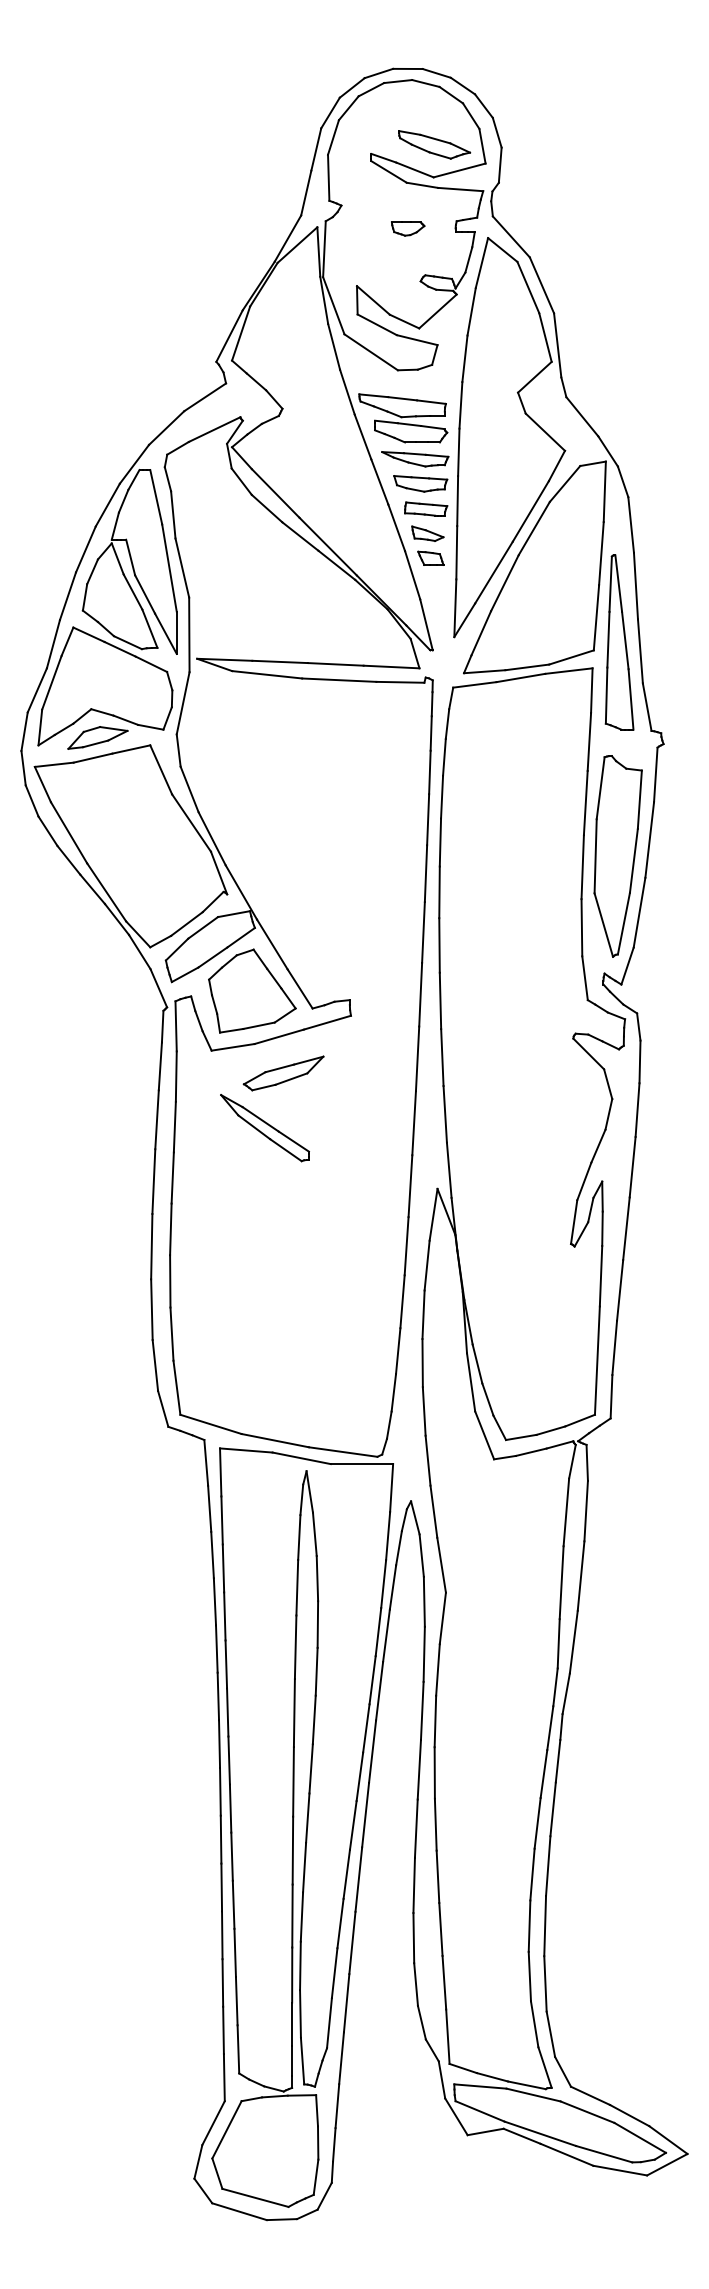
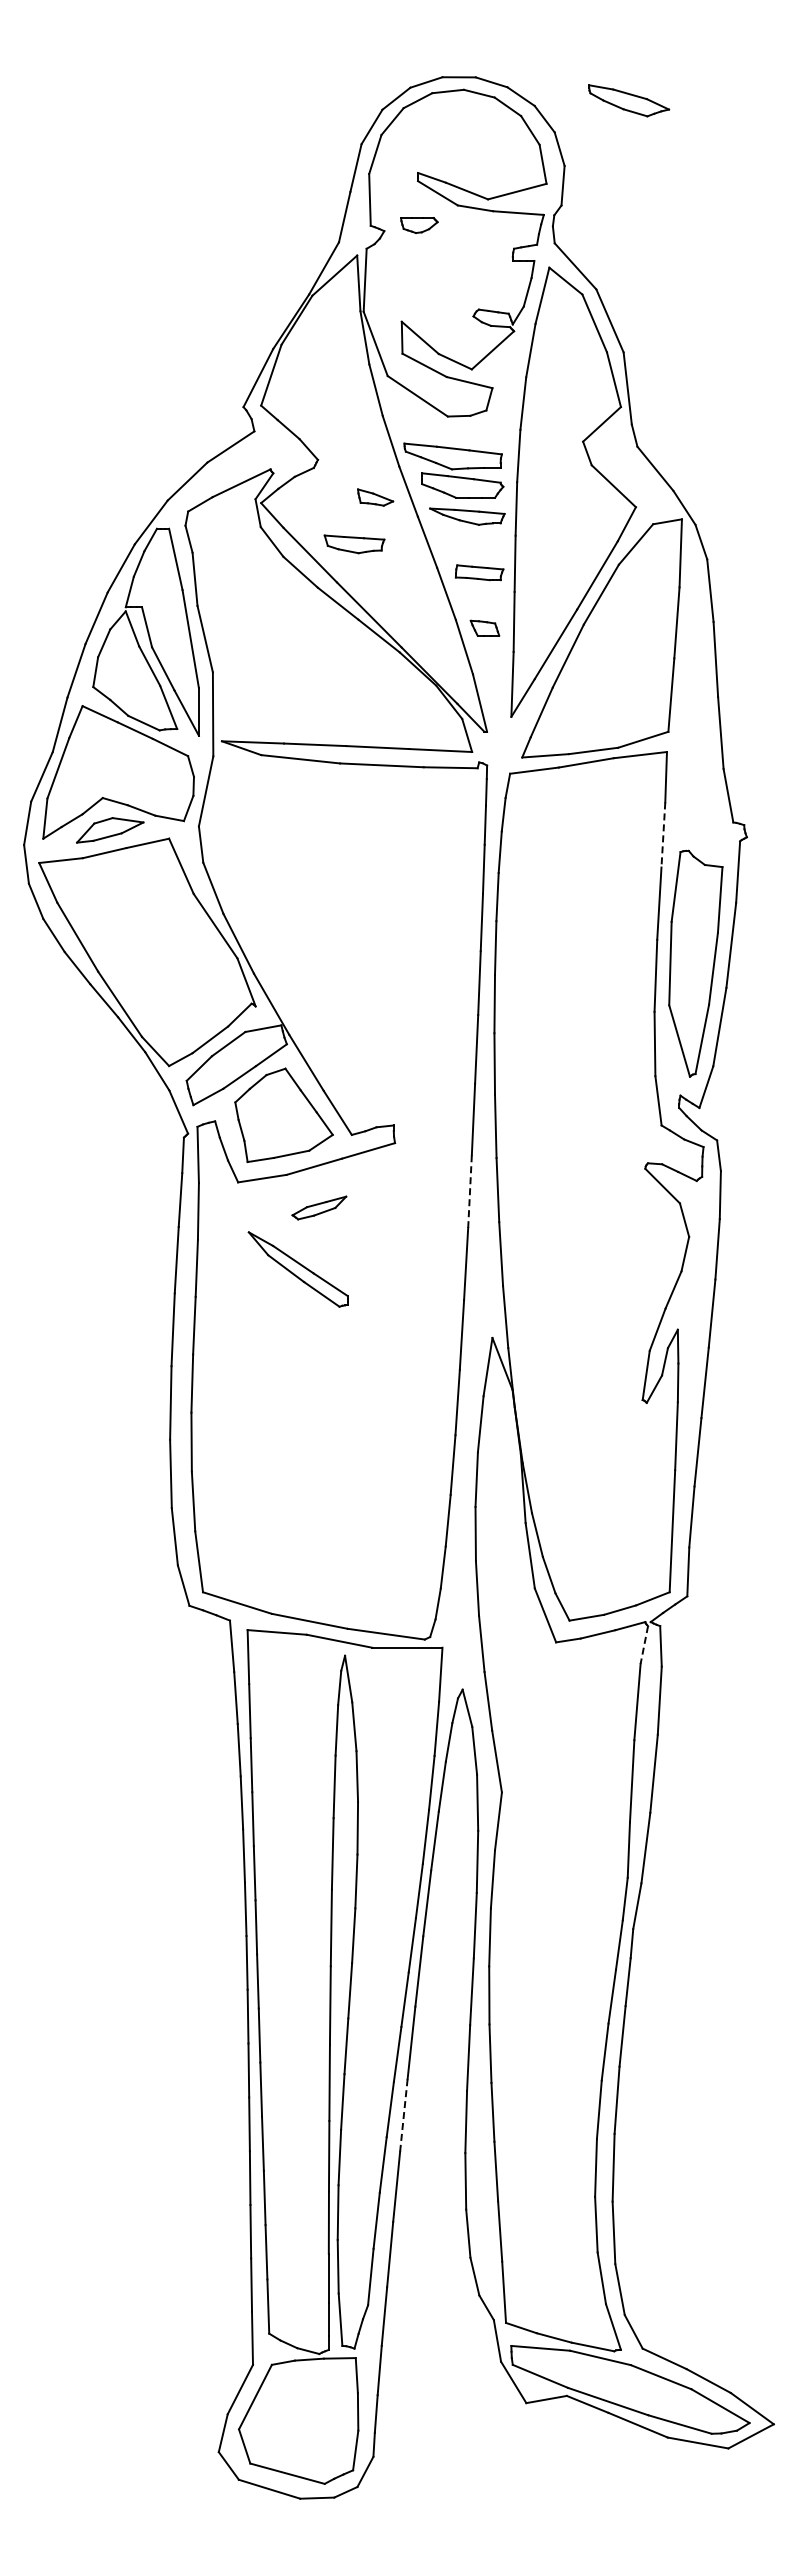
part: (434, 144) -> (629, 100), moved
part: (408, 229) -> (419, 225), moved
part: (420, 483) -> (354, 544), moved
part: (427, 533) -> (375, 497), moved
part: (619, 642) -> (697, 723), removed
line: (589, 741) -> (663, 834), solid -> dashed
line: (417, 1059) -> (469, 1192), solid -> dashed
part: (283, 1072) -> (319, 1207), size x0.6
line: (572, 1462) -> (644, 1645), solid -> dashed
line: (358, 1879) -> (403, 2115), solid -> dashed

